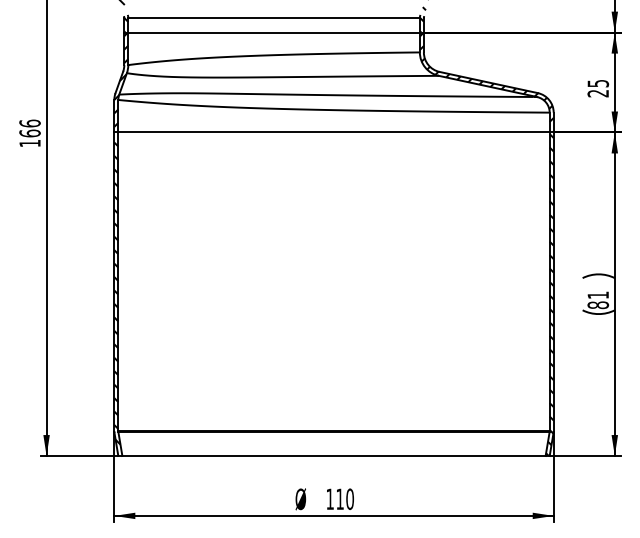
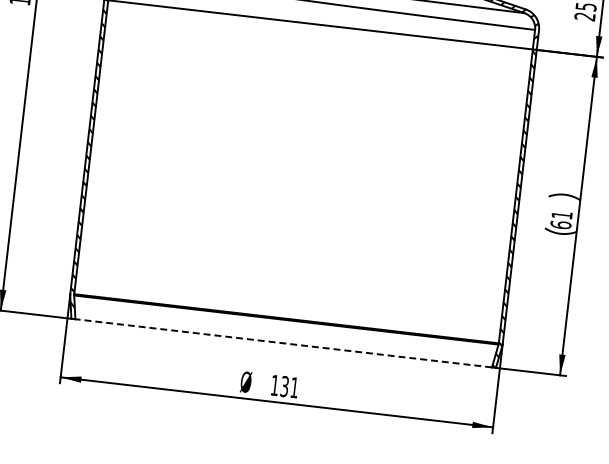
text: (597, 305) -> (560, 225), 81 -> 61
line: (334, 455) -> (284, 342), solid -> dashed
text: (344, 499) -> (289, 387), 110 -> 131

